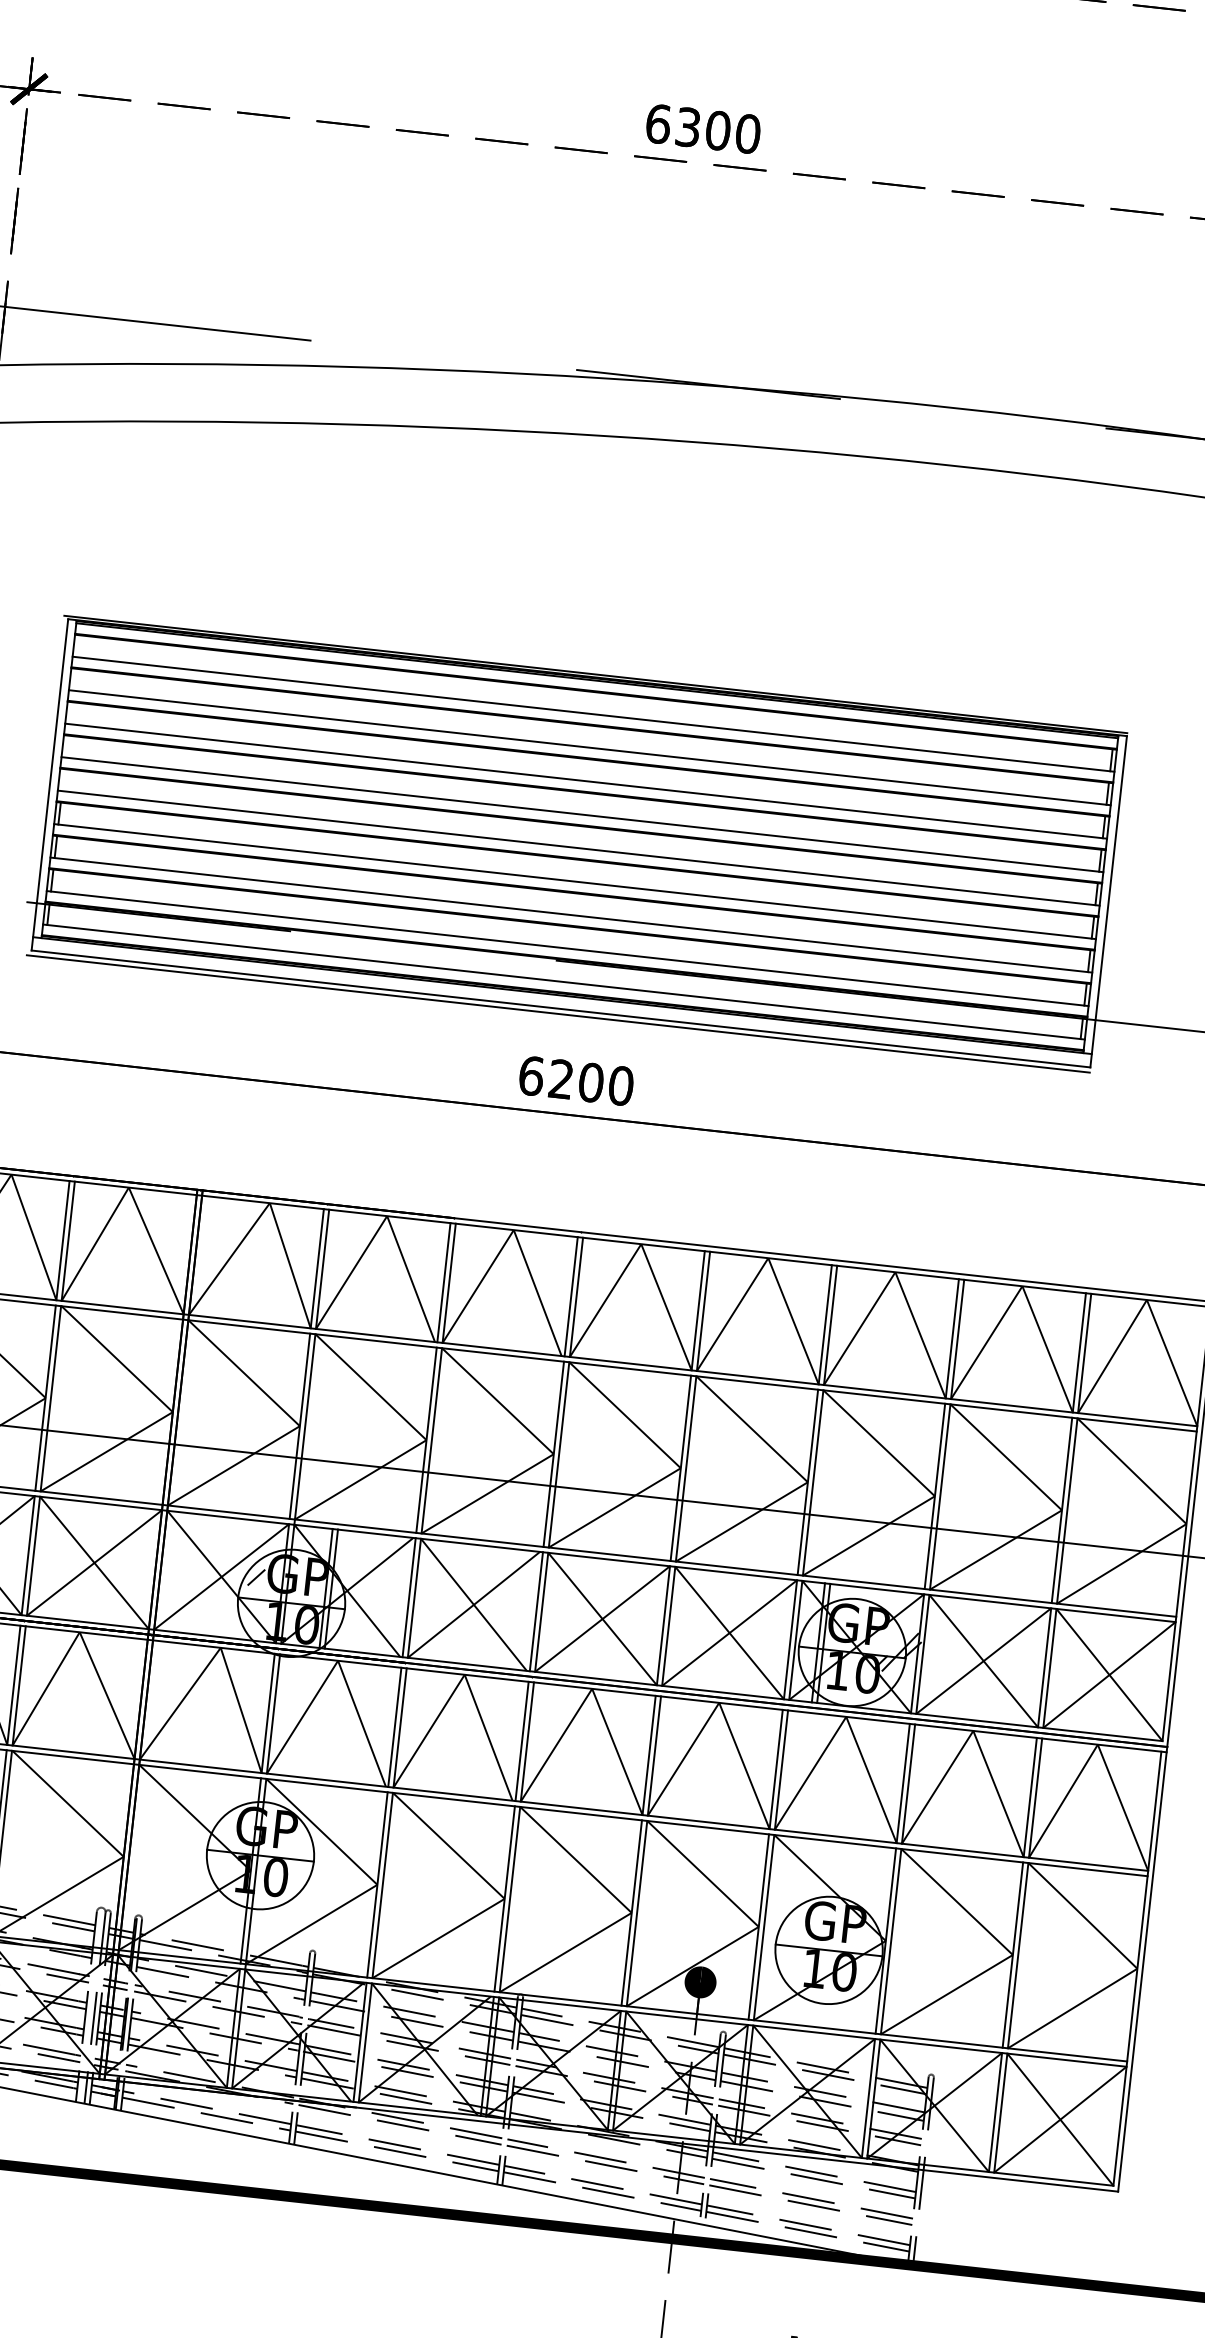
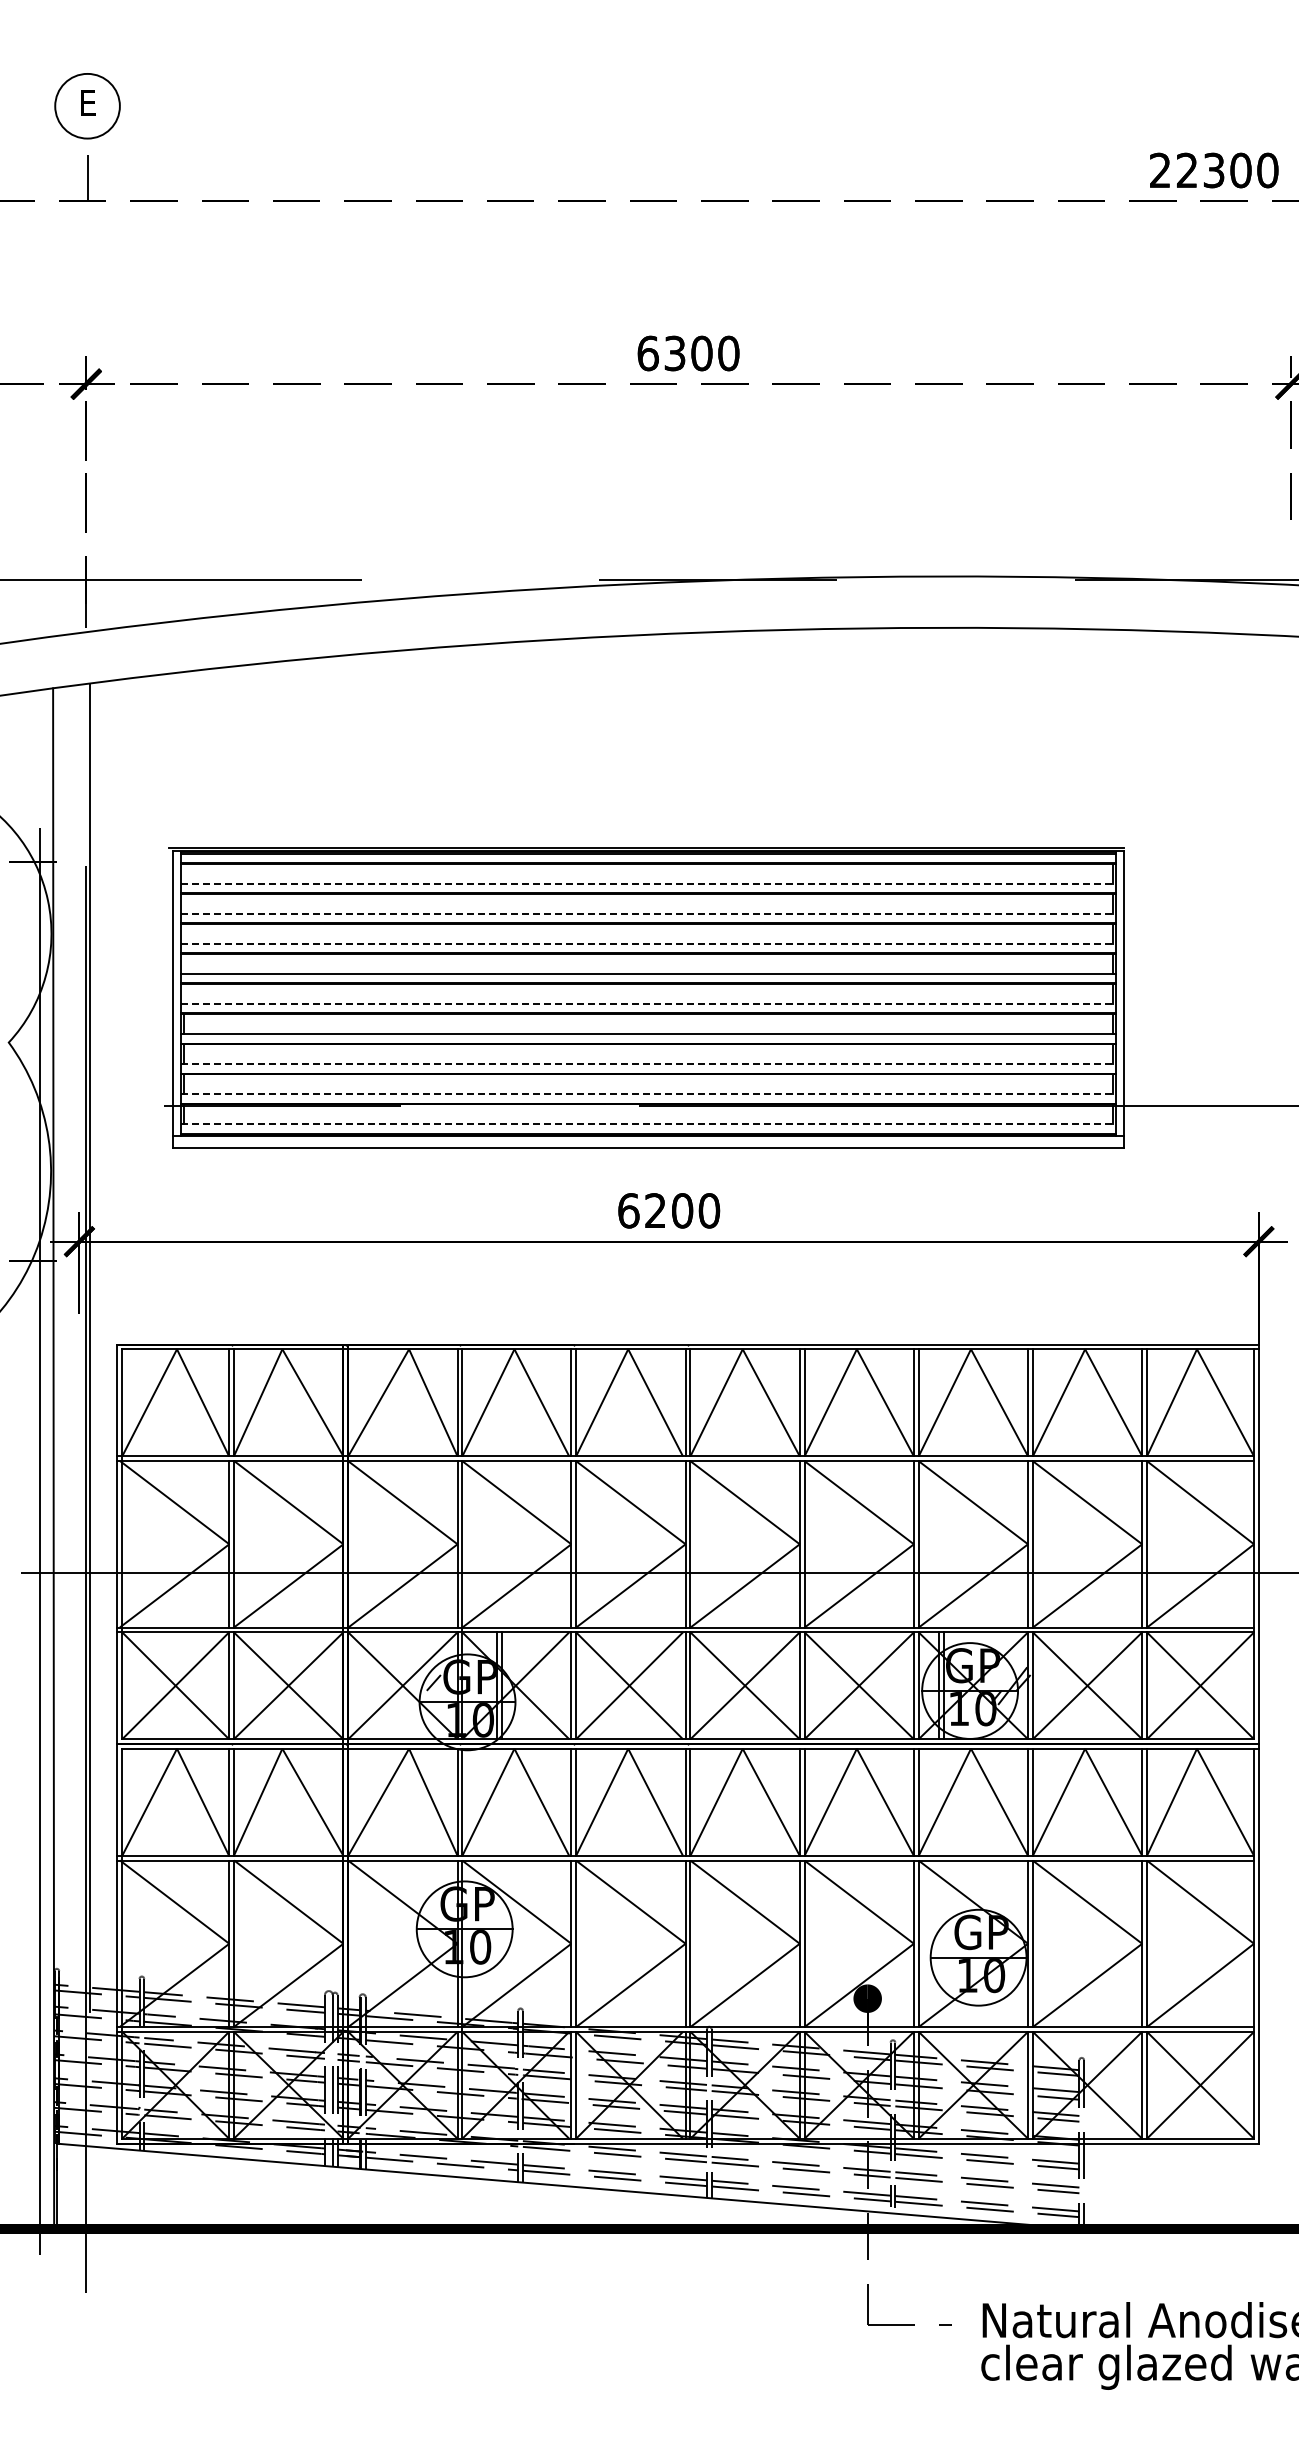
line: (593, 714) -> (648, 883), solid -> dashed
line: (589, 747) -> (648, 913), solid -> dashed
line: (586, 780) -> (648, 943), solid -> dashed
line: (578, 847) -> (648, 1003), solid -> dashed
line: (571, 915) -> (648, 1064), solid -> dashed
line: (567, 948) -> (648, 1094), solid -> dashed
line: (563, 982) -> (648, 1124), solid -> dashed
line: (558, 1014) -> (646, 1153), removed

